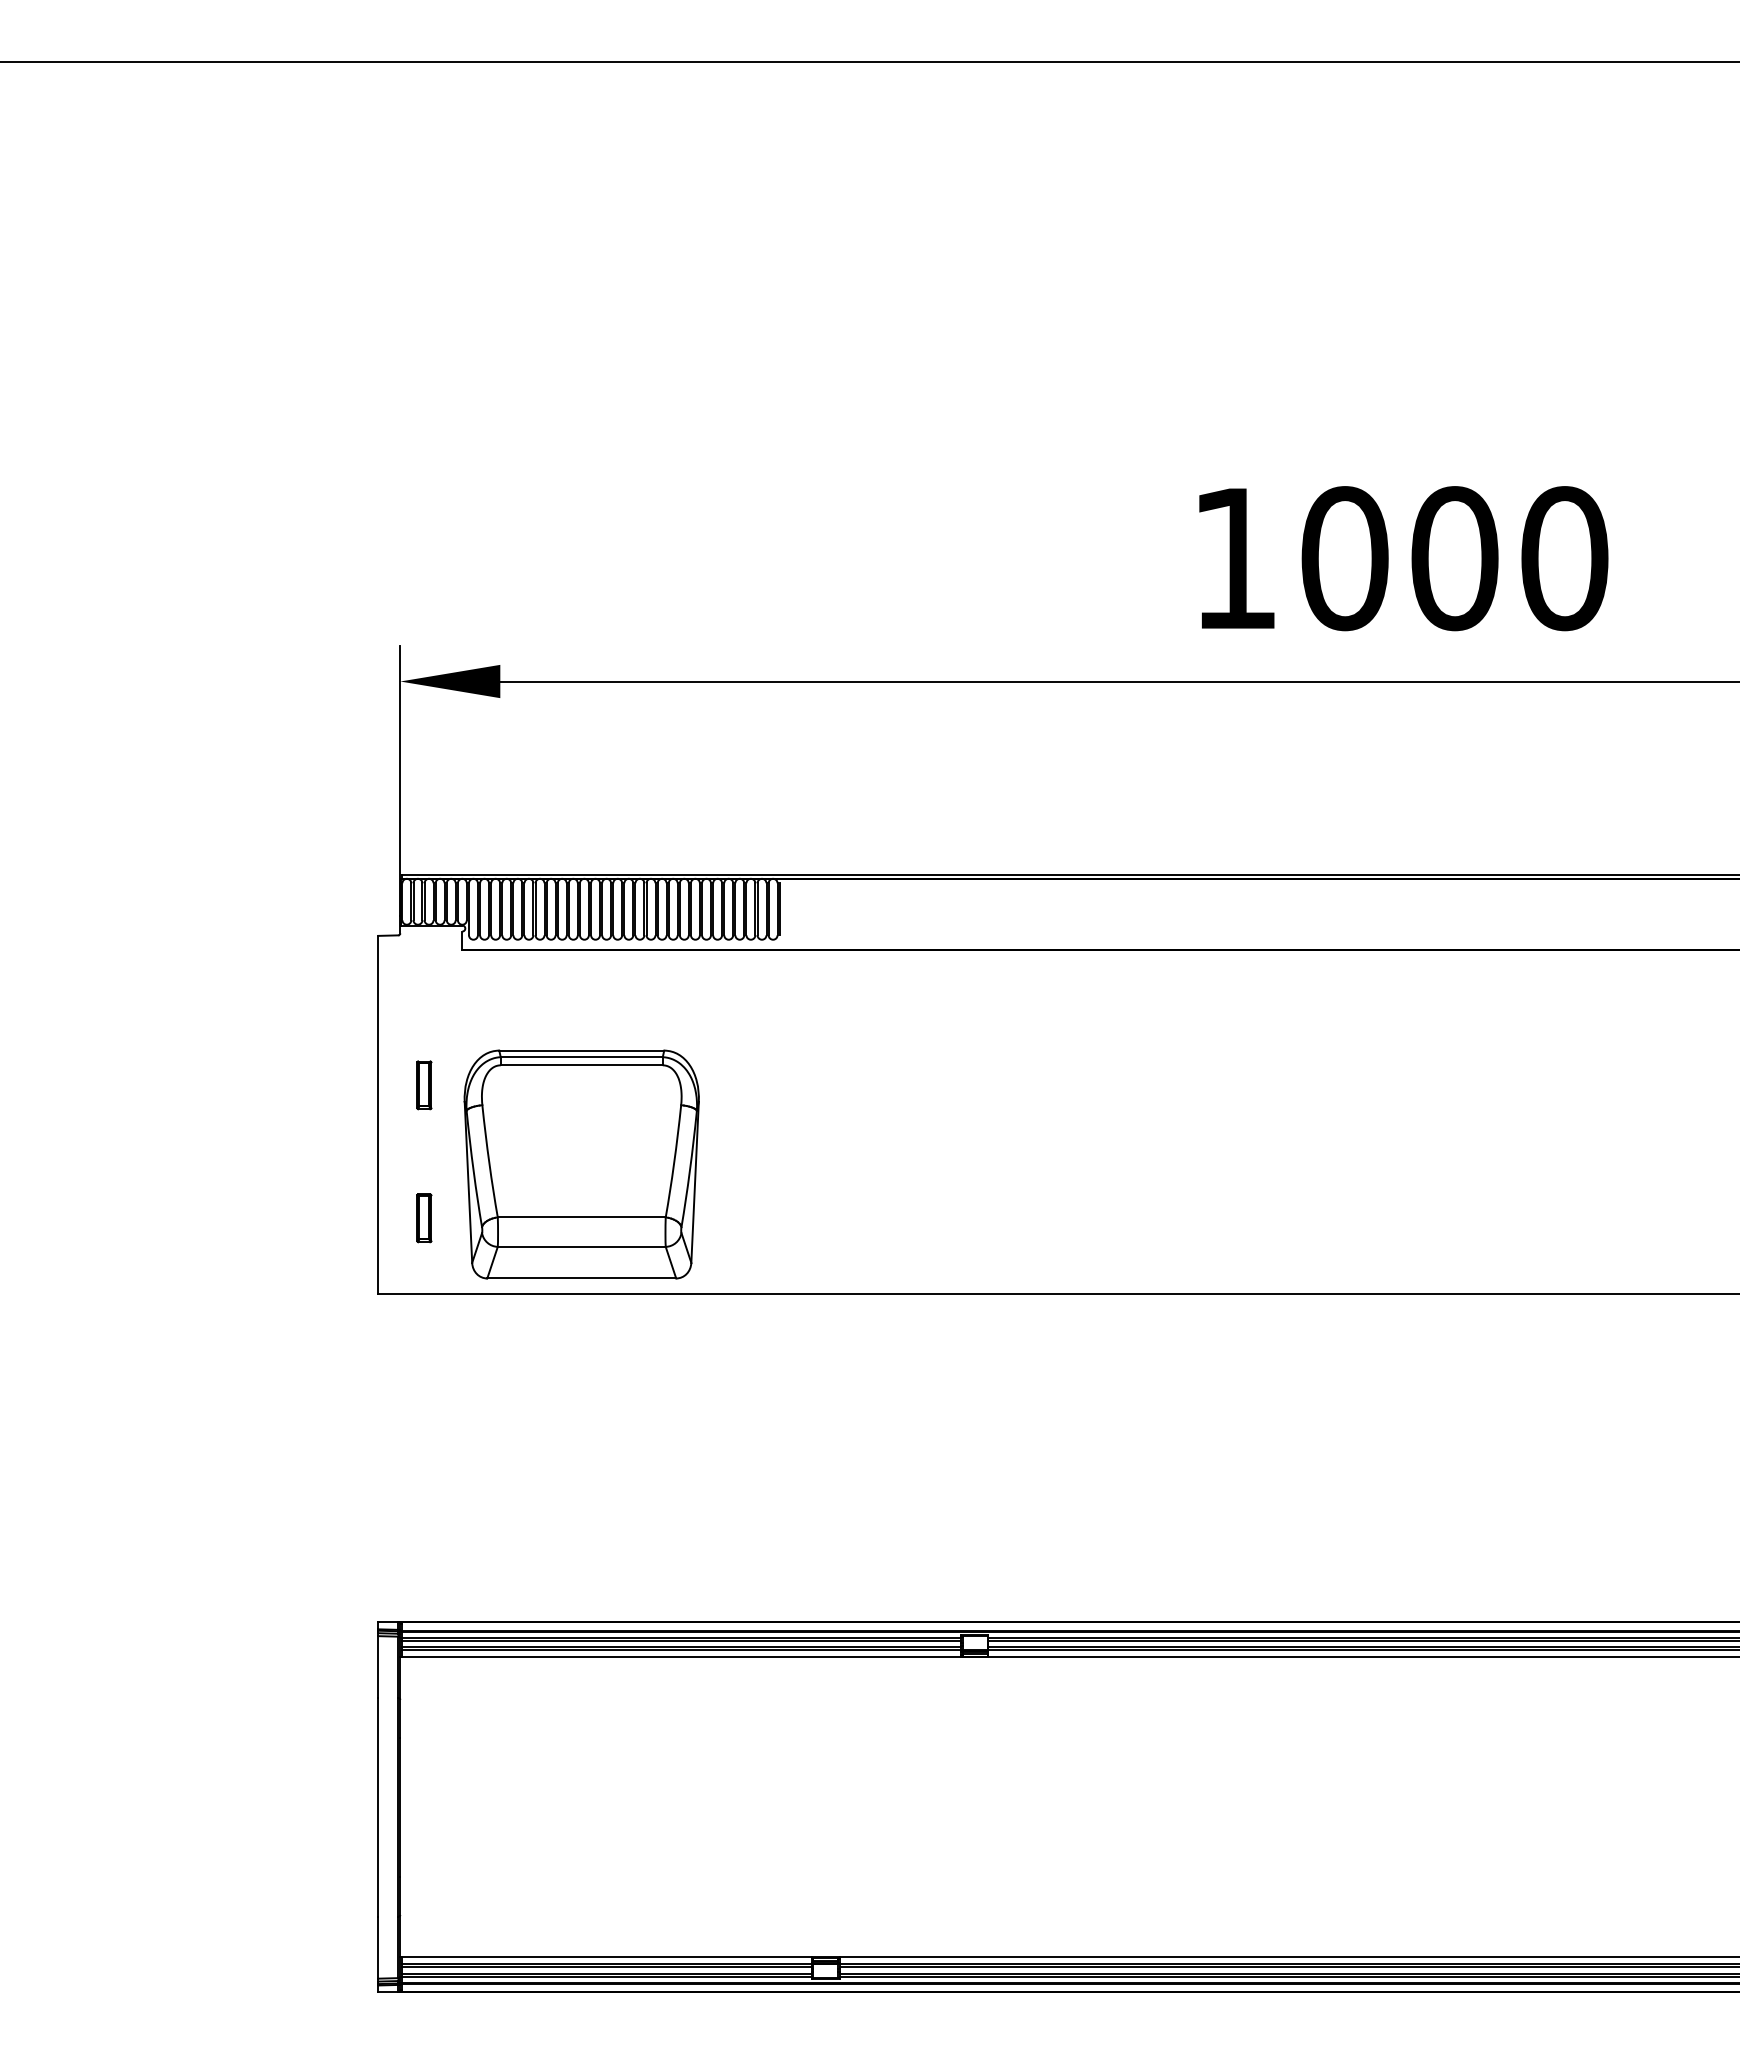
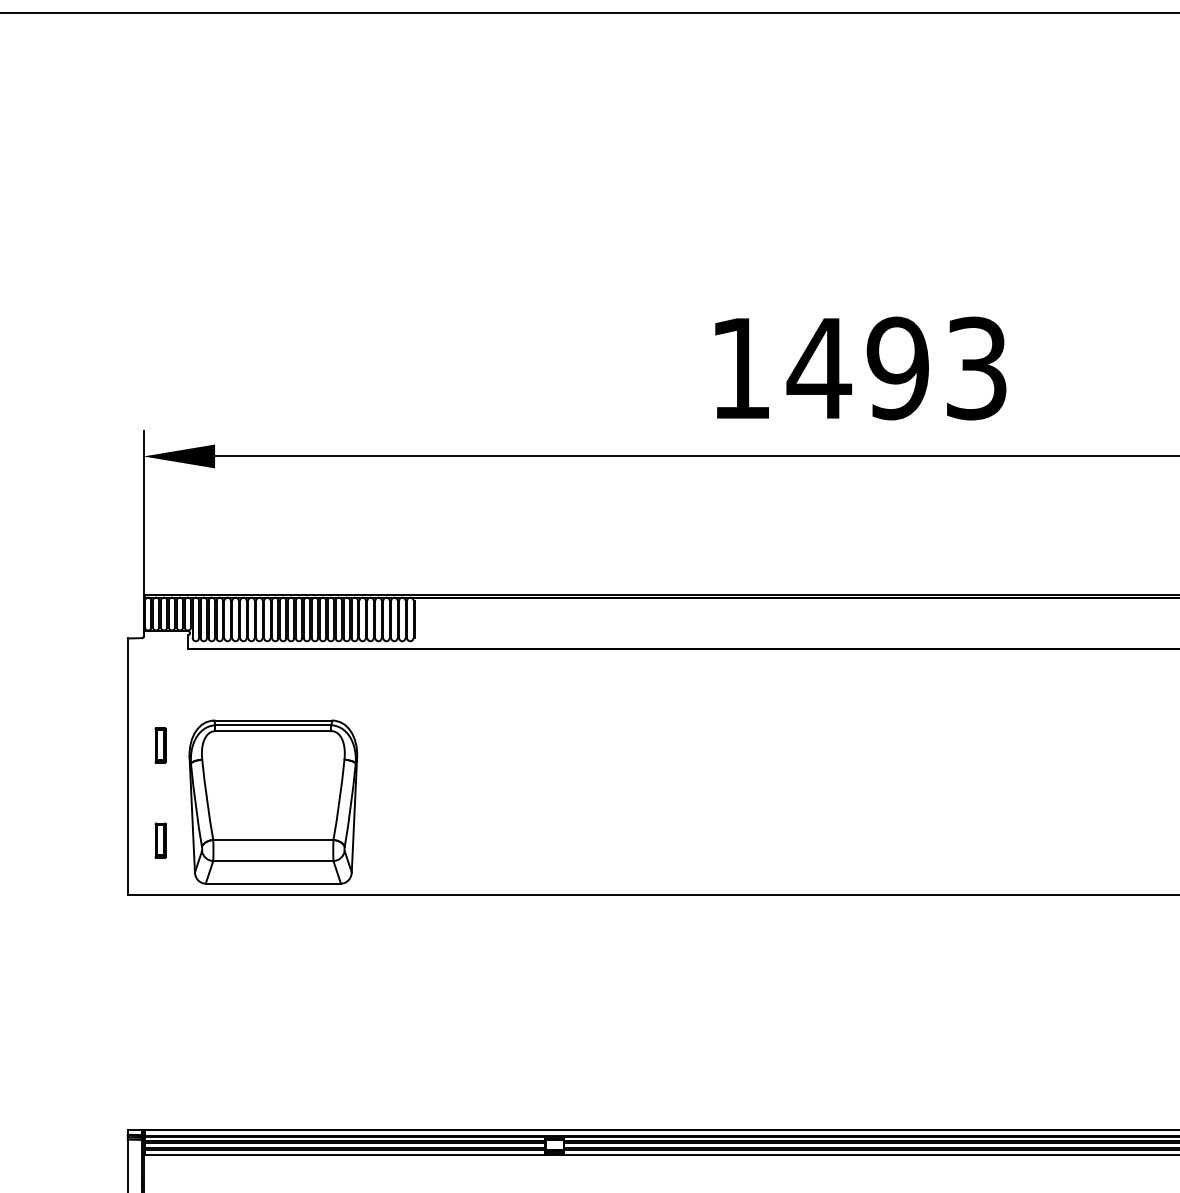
text: (1453, 558) -> (897, 368), 1000 -> 1493

